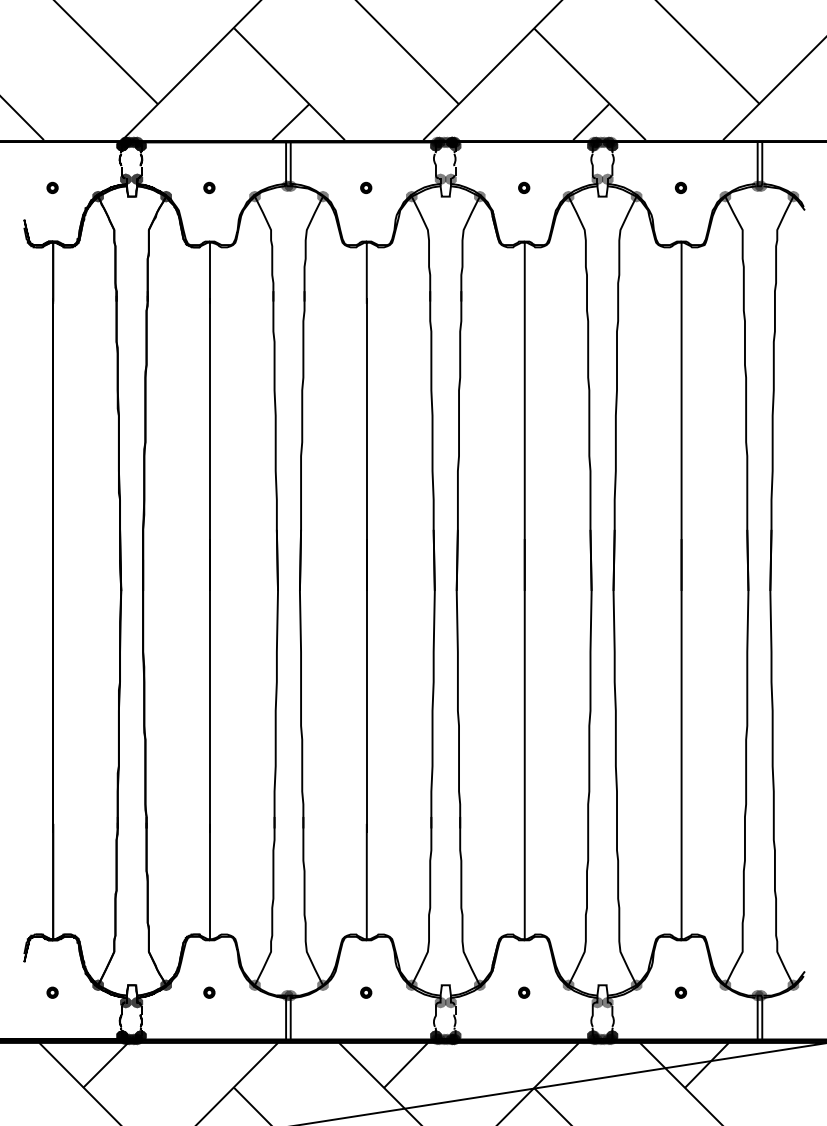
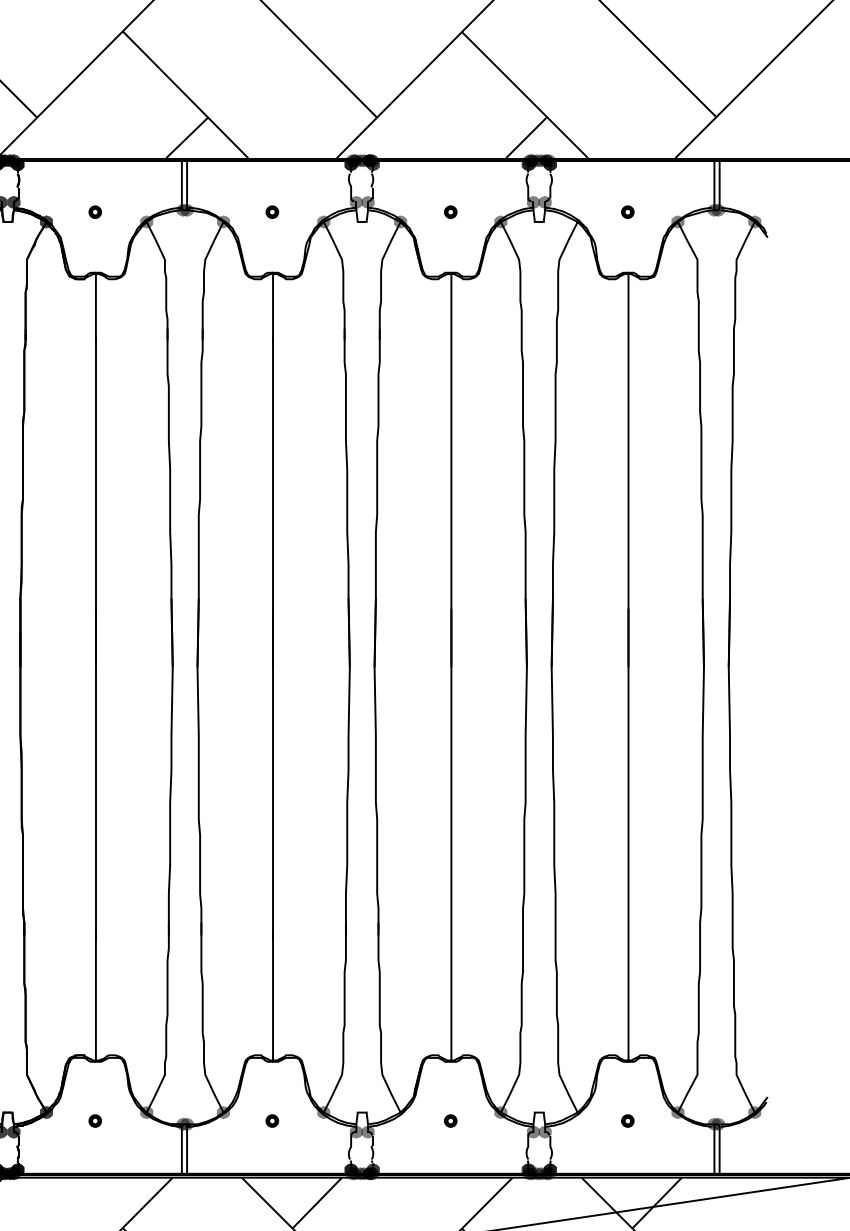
fill: (636, 196) -> (577, 221), removed
fill: (479, 985) -> (400, 1112), removed
fill: (636, 985) -> (577, 1112), removed

